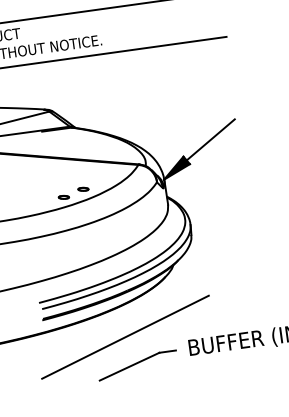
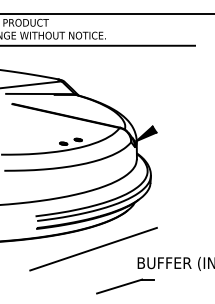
line: (210, 140) -> (173, 117), removed
part: (137, 365) -> (125, 286), moved

